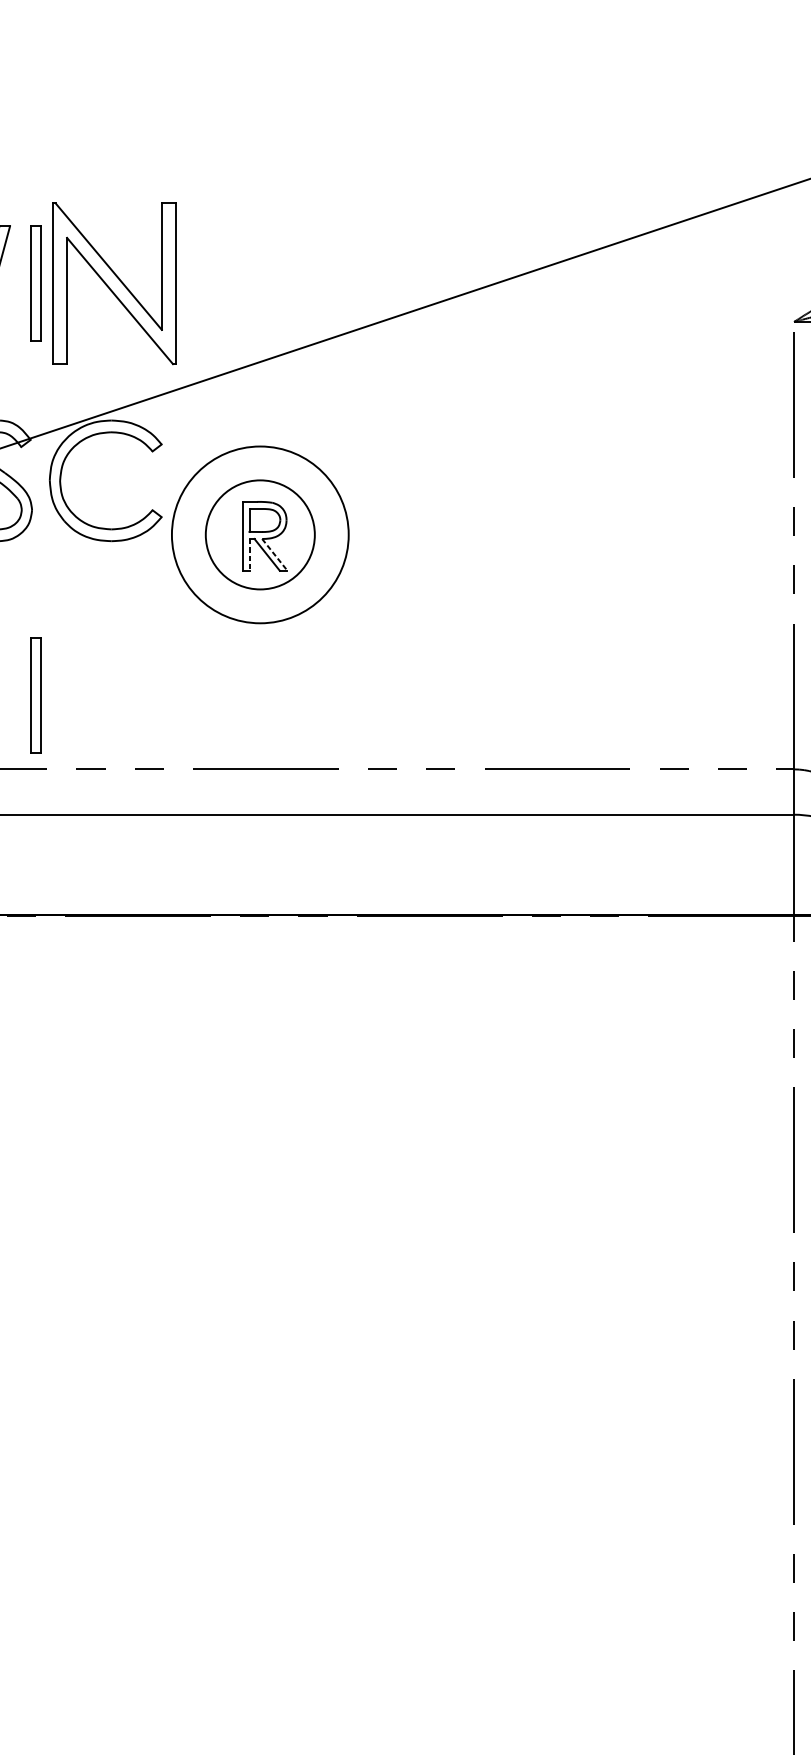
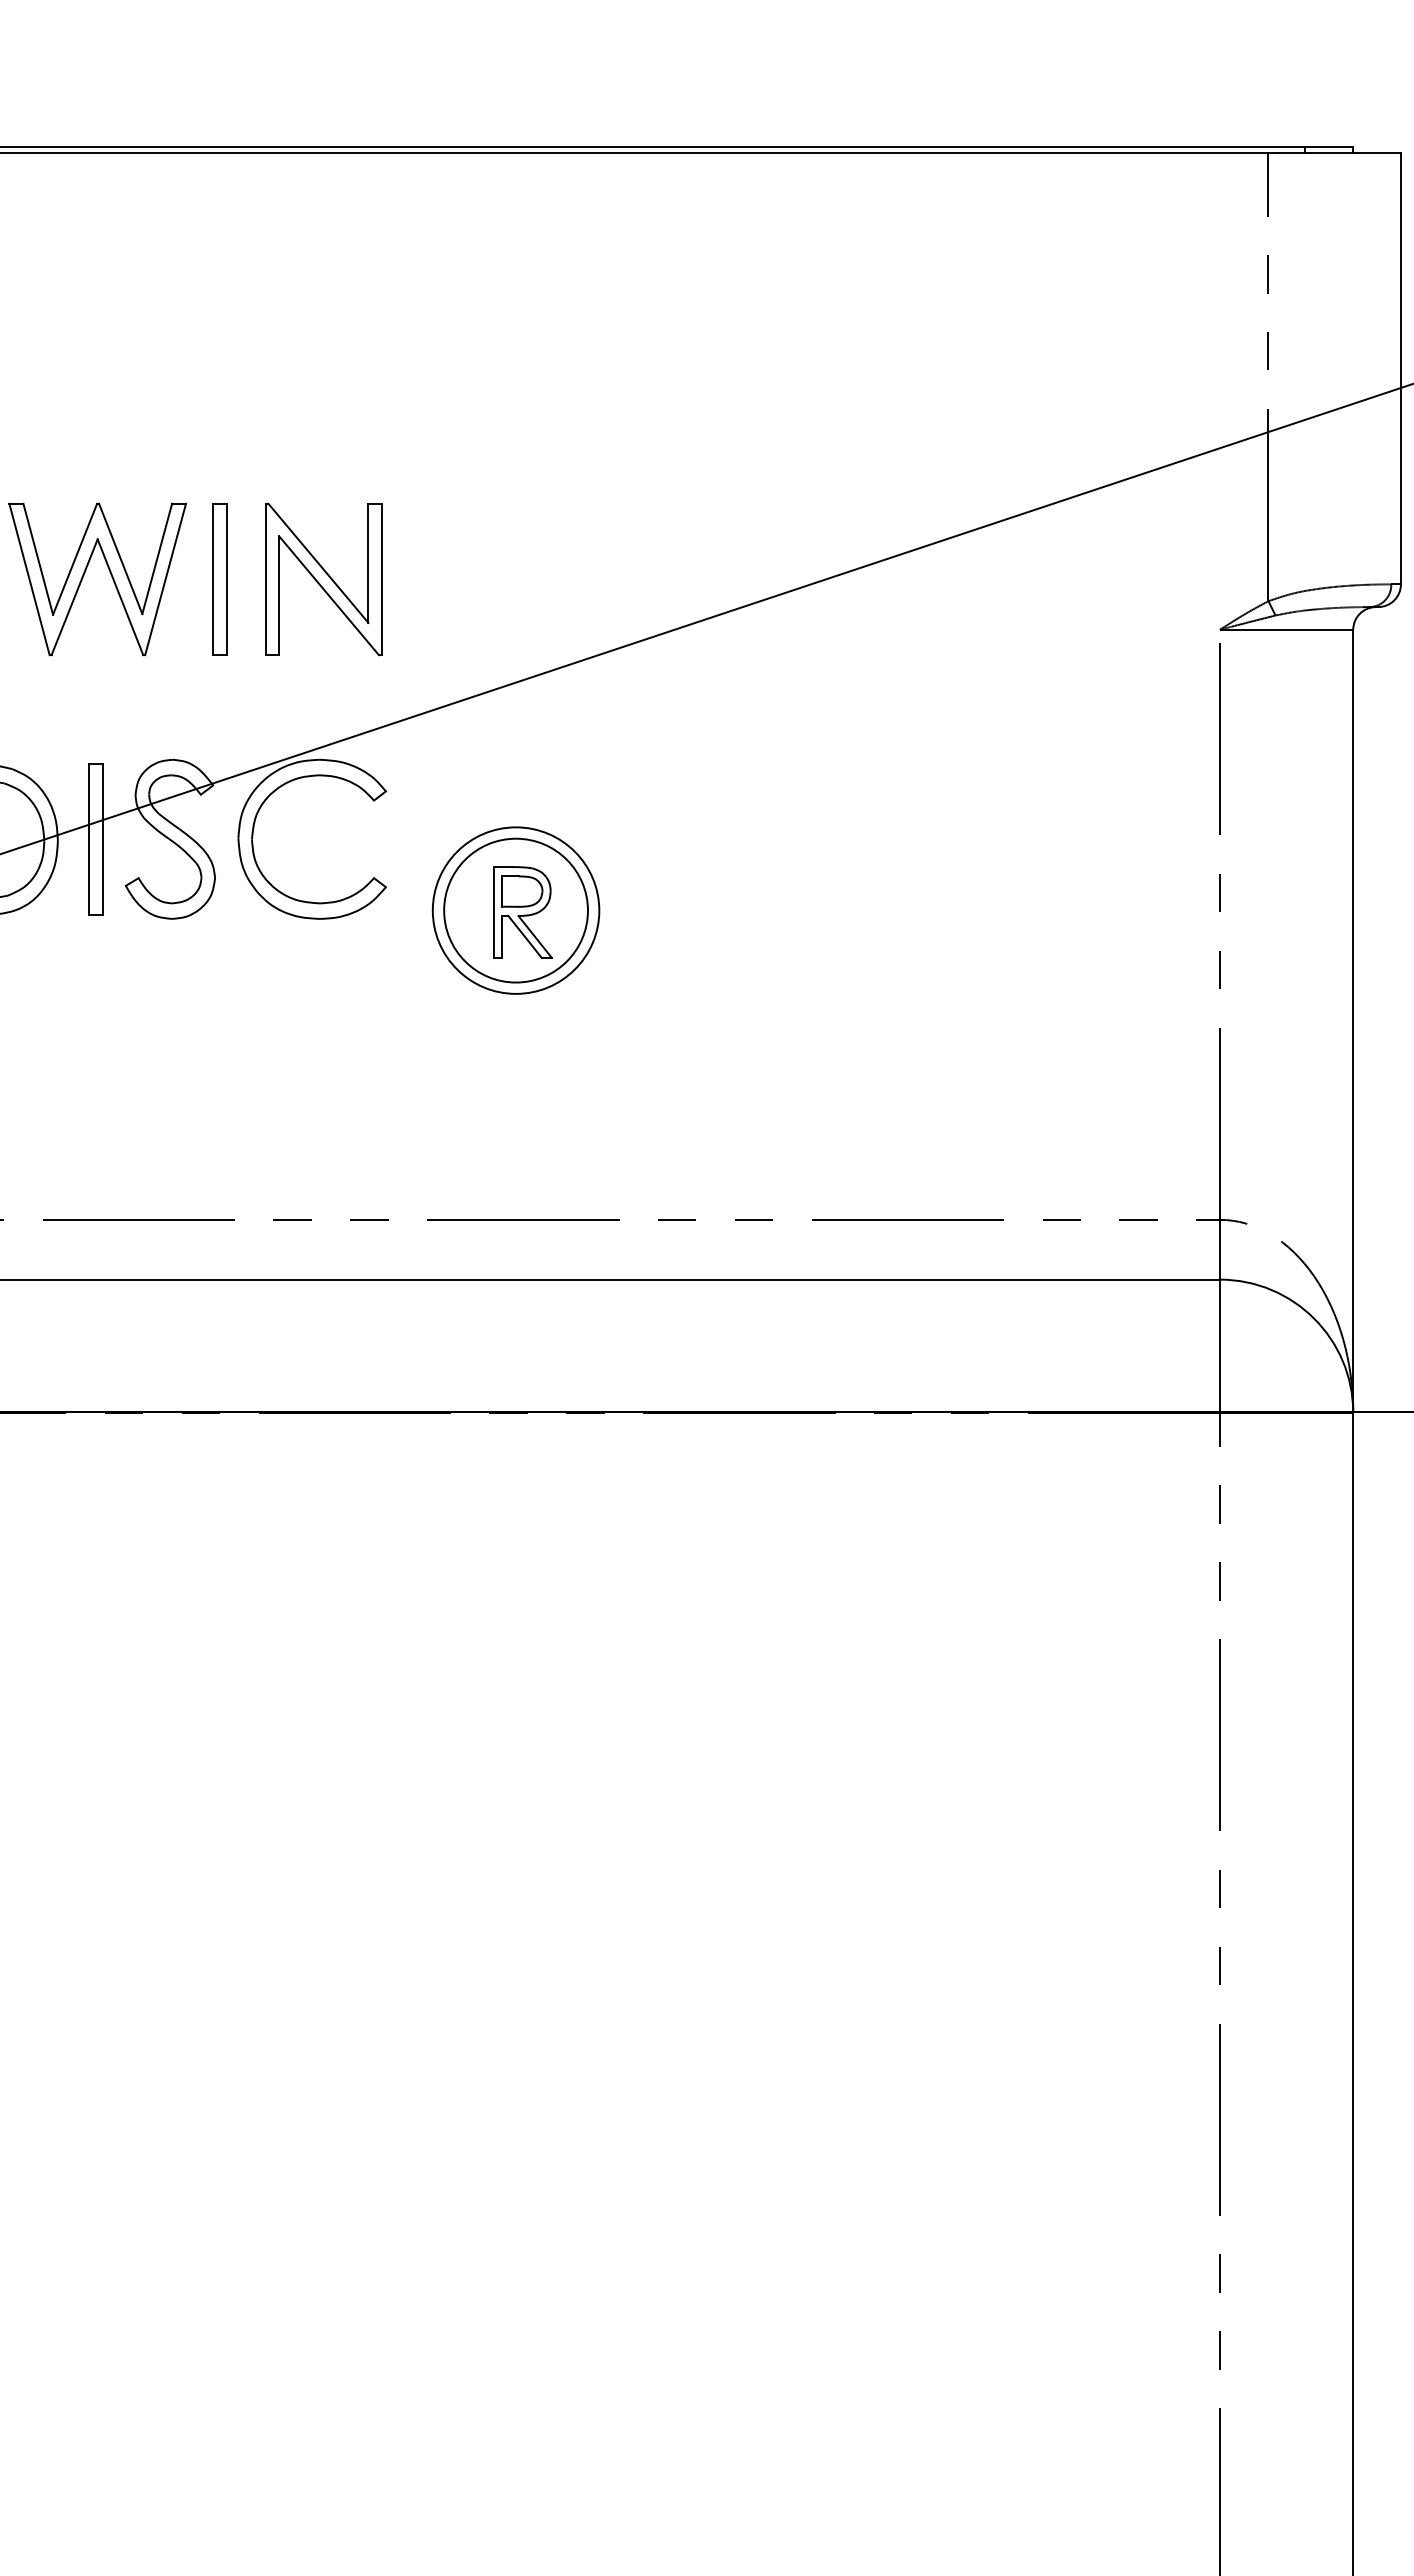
part: (114, 283) -> (323, 579), size x0.71
circle: (259, 534) -> (515, 910), size x0.71
line: (249, 554) -> (501, 936), dashed -> solid
line: (275, 554) -> (535, 936), dashed -> solid
part: (35, 695) -> (219, 1122), removed

